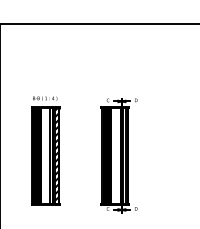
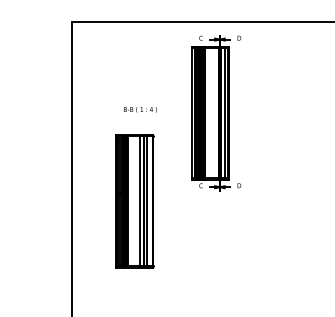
text: (45, 98) -> (140, 109), moved
hatch: (56, 155) -> (149, 201), removed
part: (119, 155) -> (216, 113), moved

